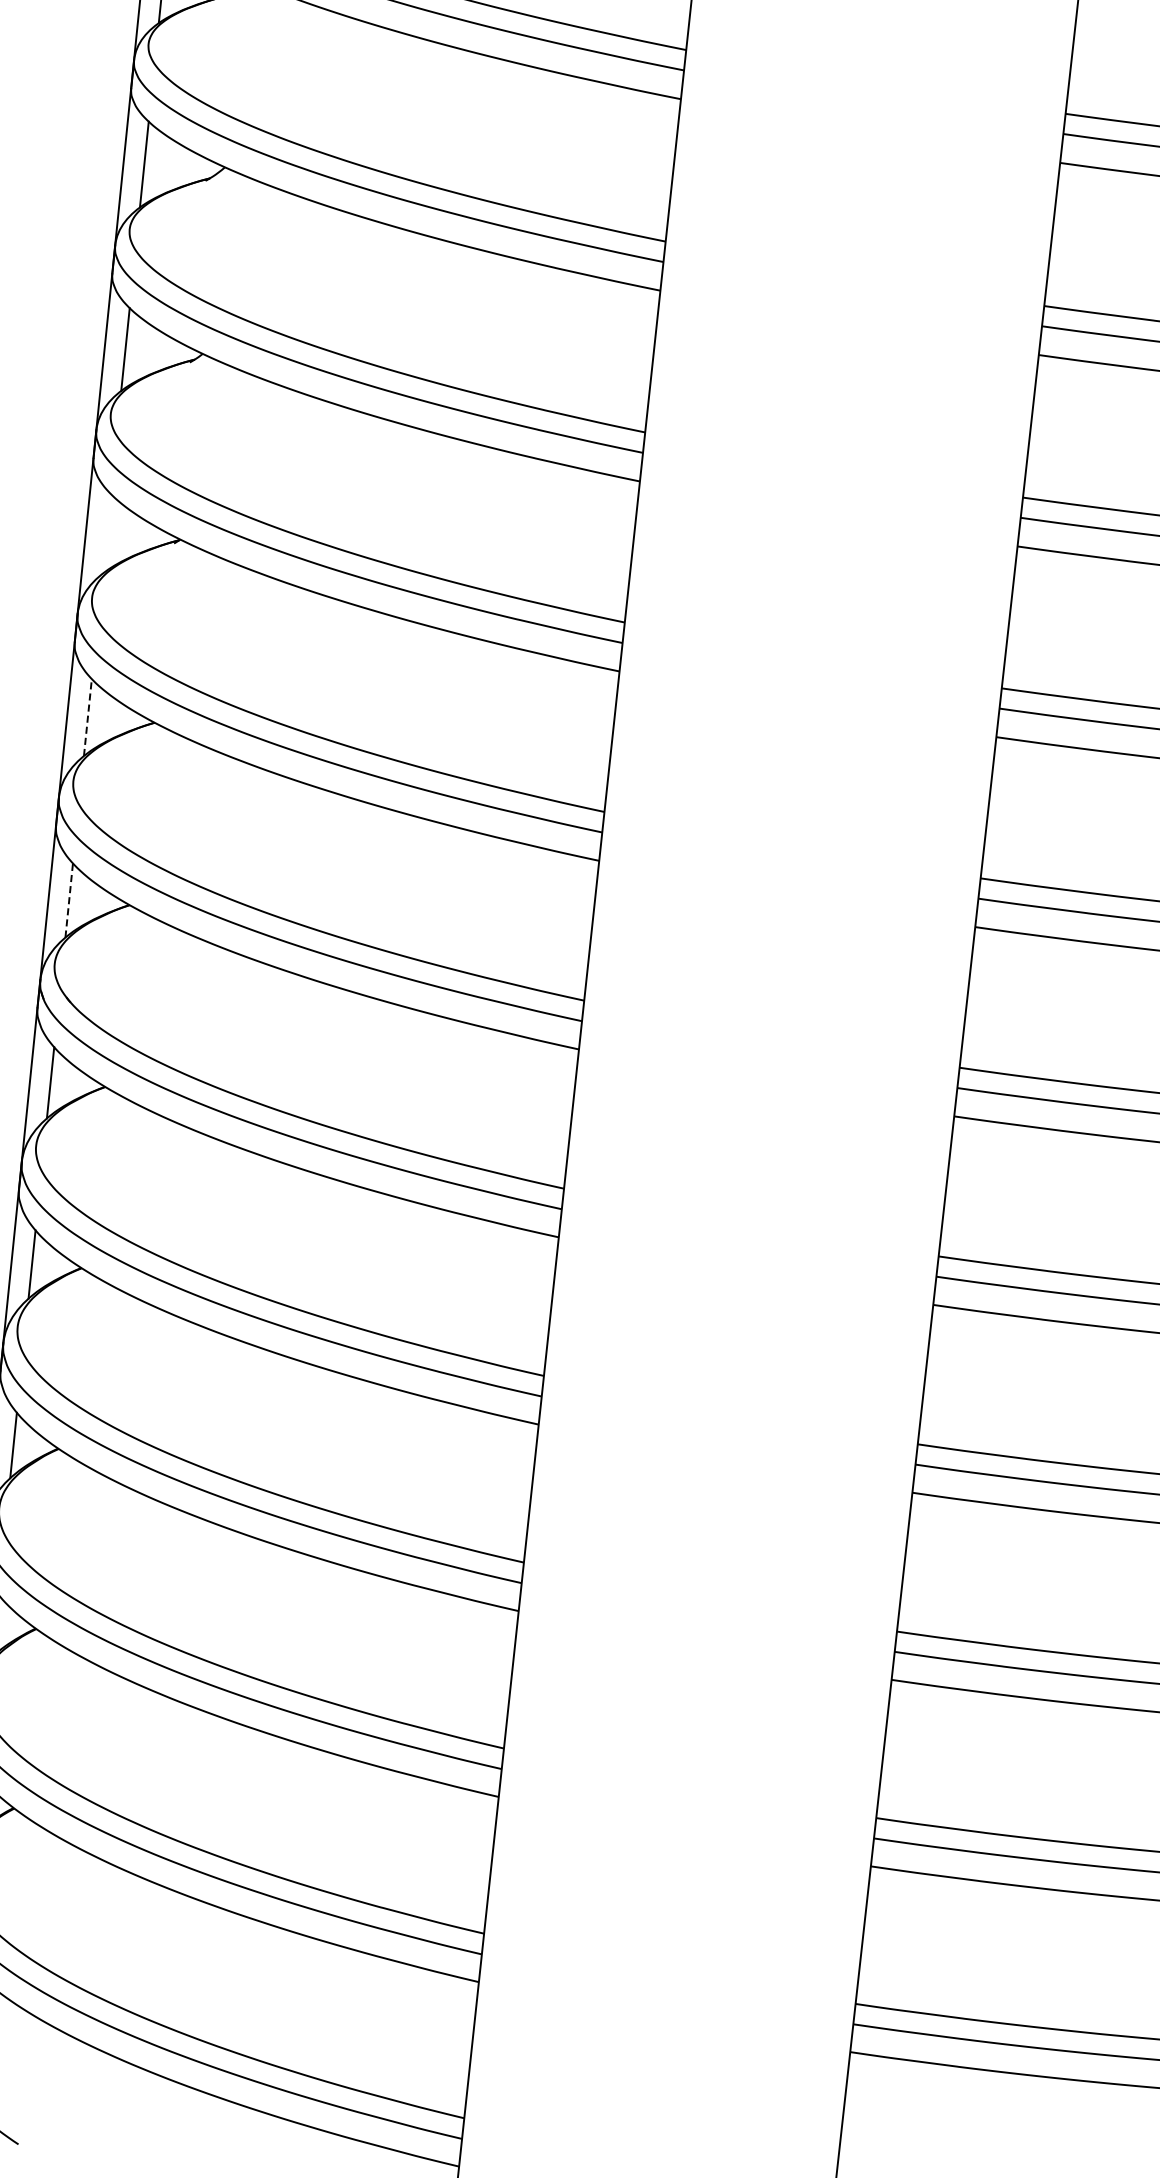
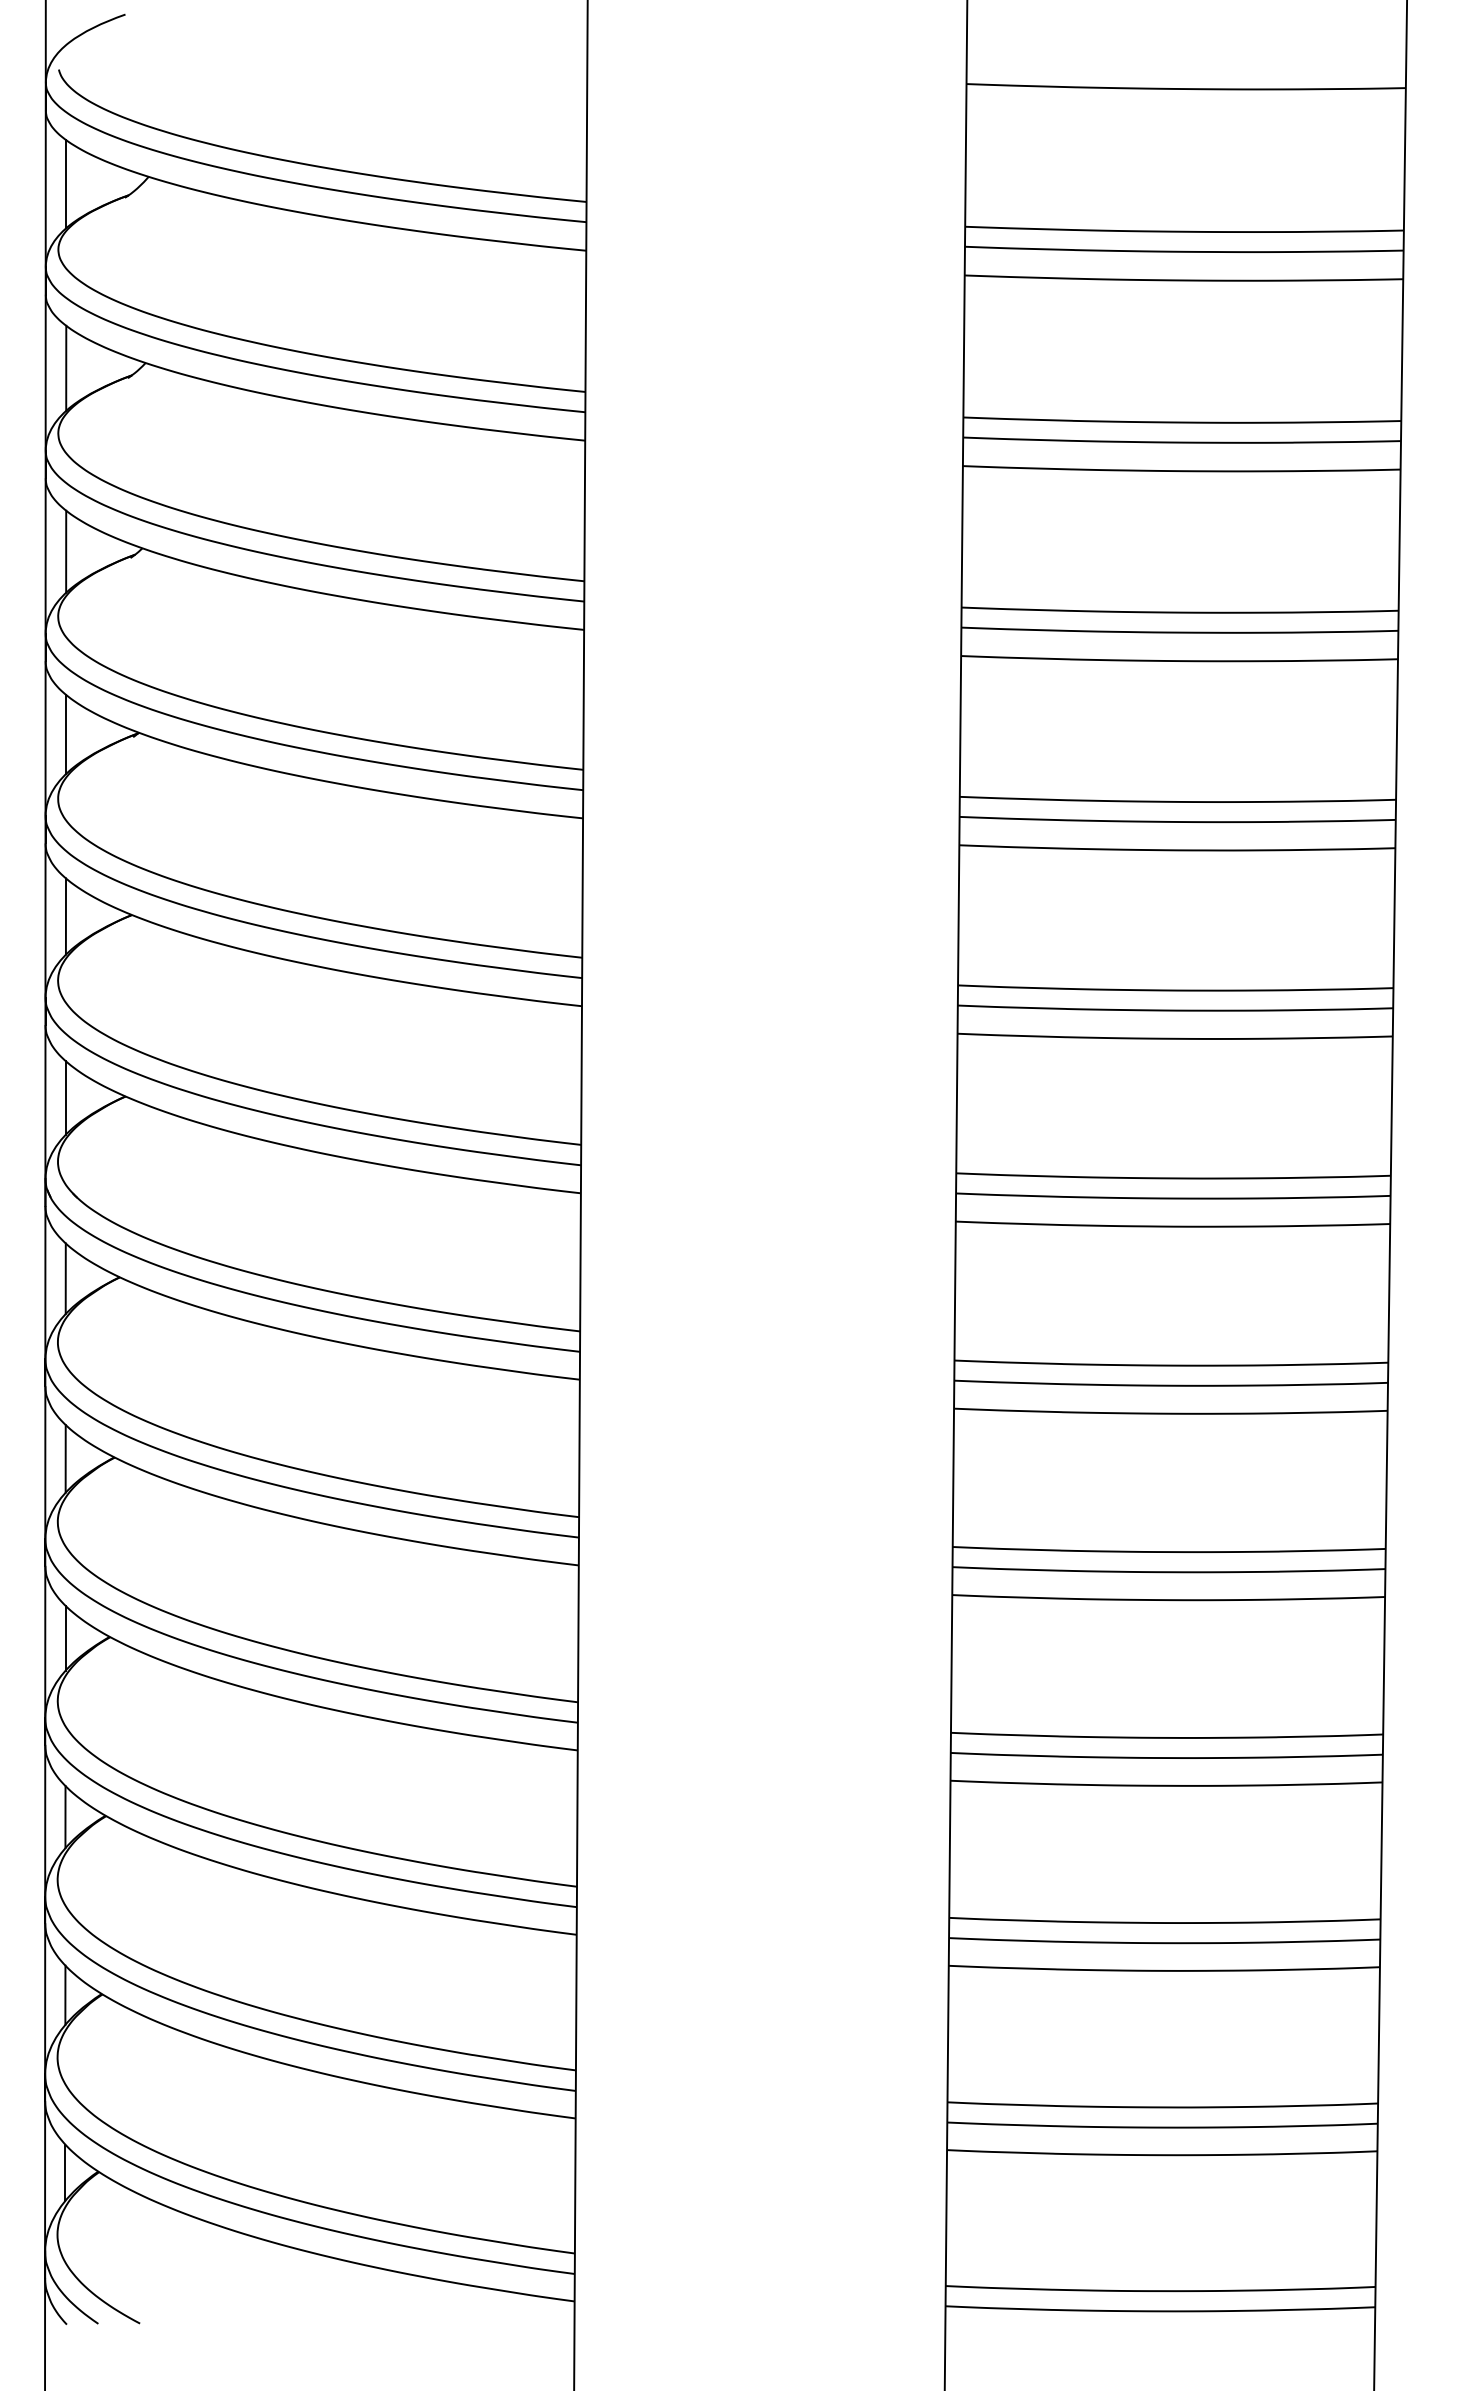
line: (107, 533) -> (66, 734), added
line: (87, 717) -> (65, 916), dashed -> solid
line: (68, 901) -> (65, 1098), dashed -> solid

